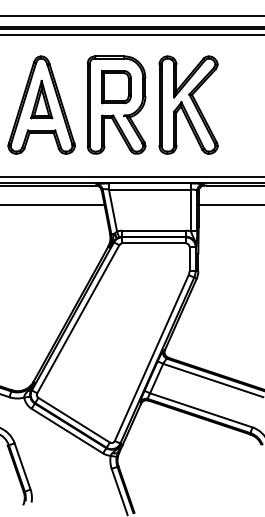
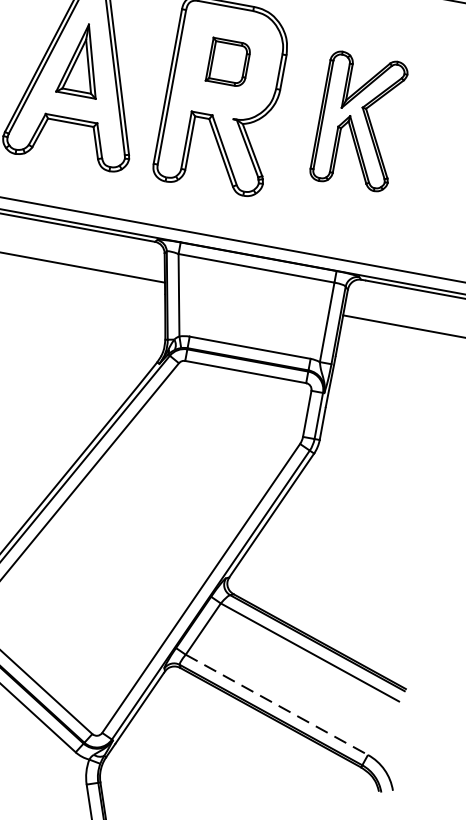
part: (116, 87) -> (228, 63), size x0.7
part: (188, 104) -> (359, 120), size x0.7
line: (201, 410) -> (277, 705), solid -> dashed

